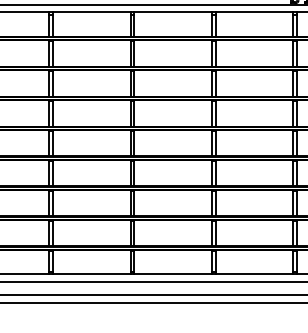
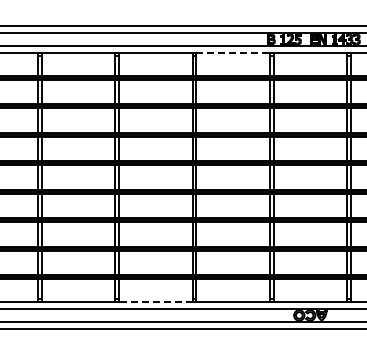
line: (254, 12) -> (233, 53), solid -> dashed
line: (172, 273) -> (155, 301), solid -> dashed

